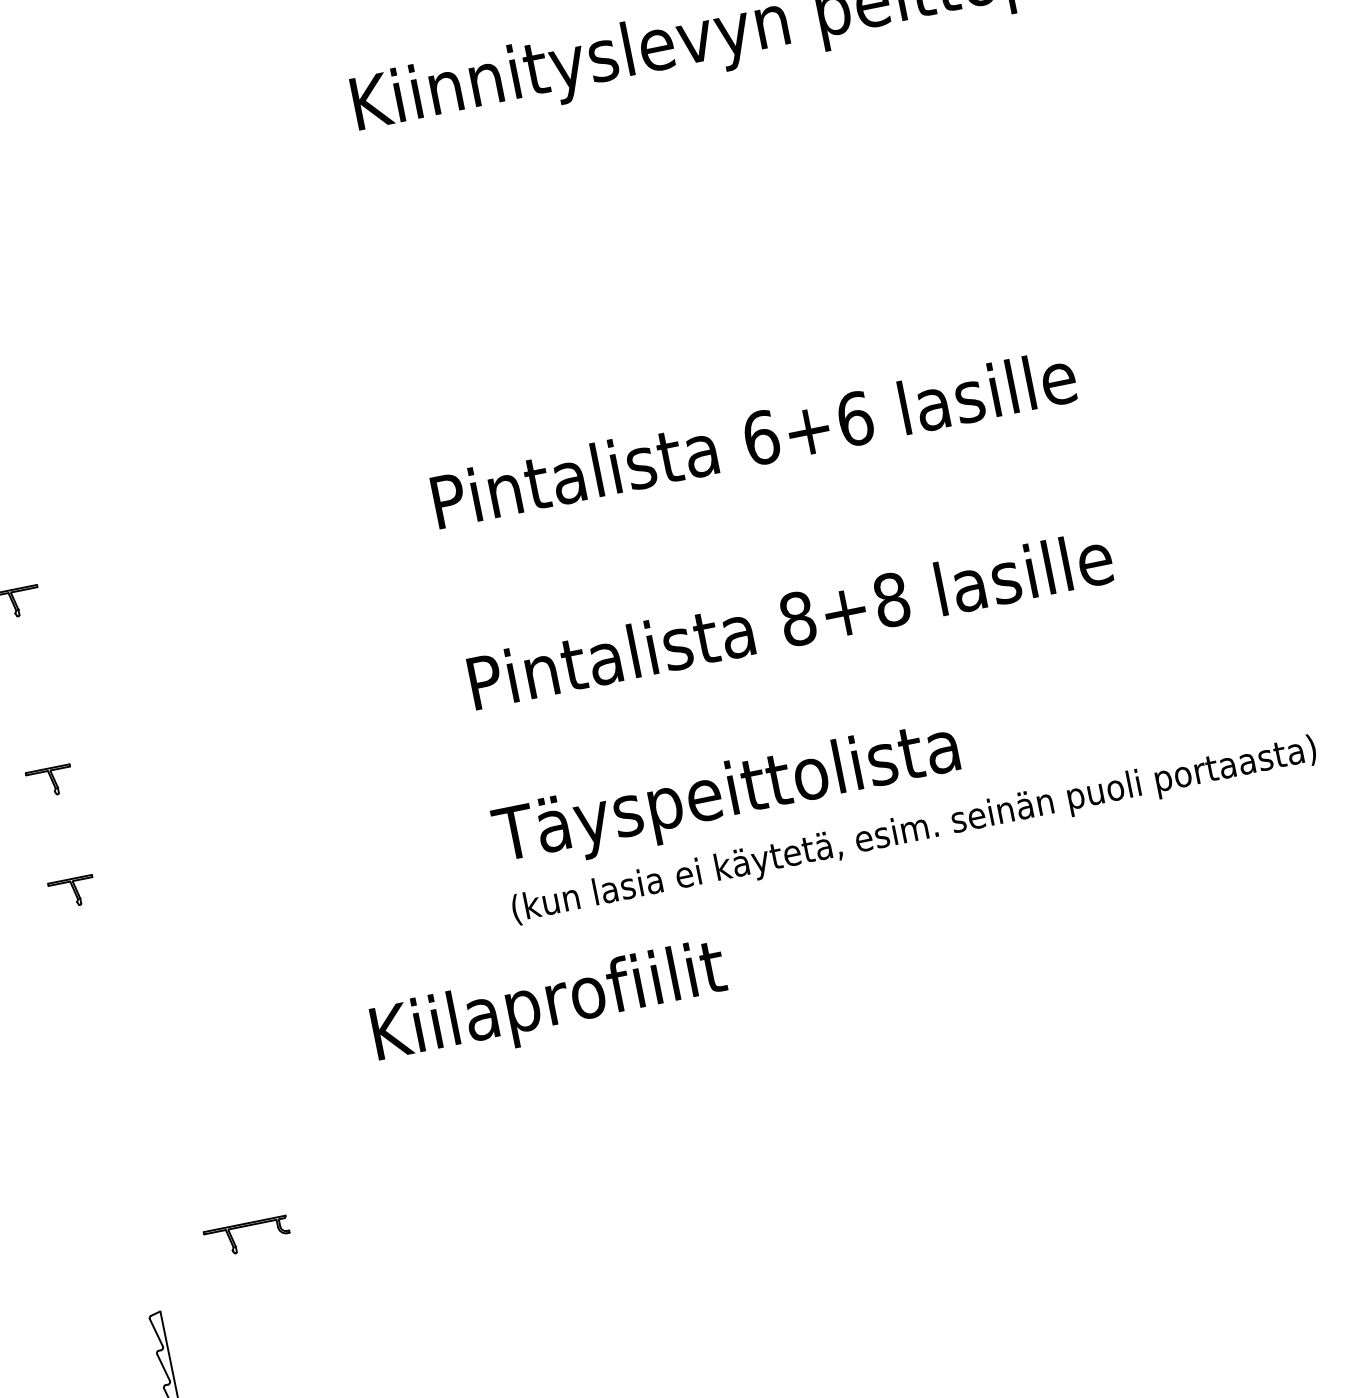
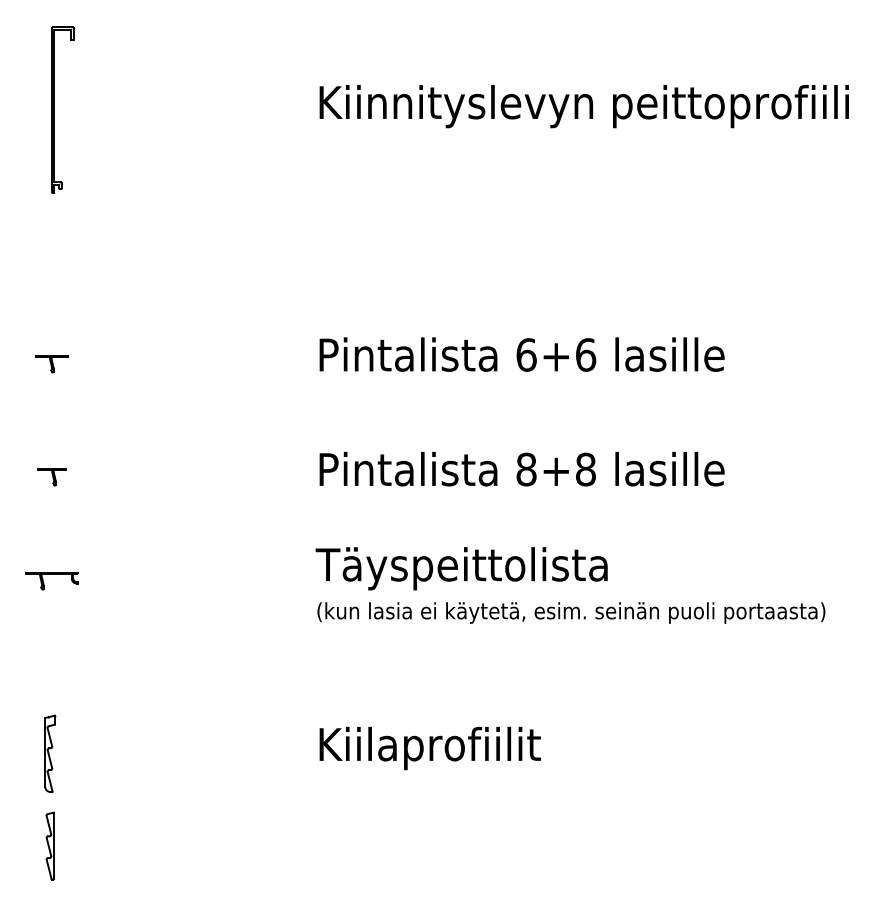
part: (72, 893) -> (51, 547), removed
text: (548, 1006) -> (429, 748), moved
part: (136, 1219) -> (50, 753), added
part: (244, 1226) -> (51, 574), moved

